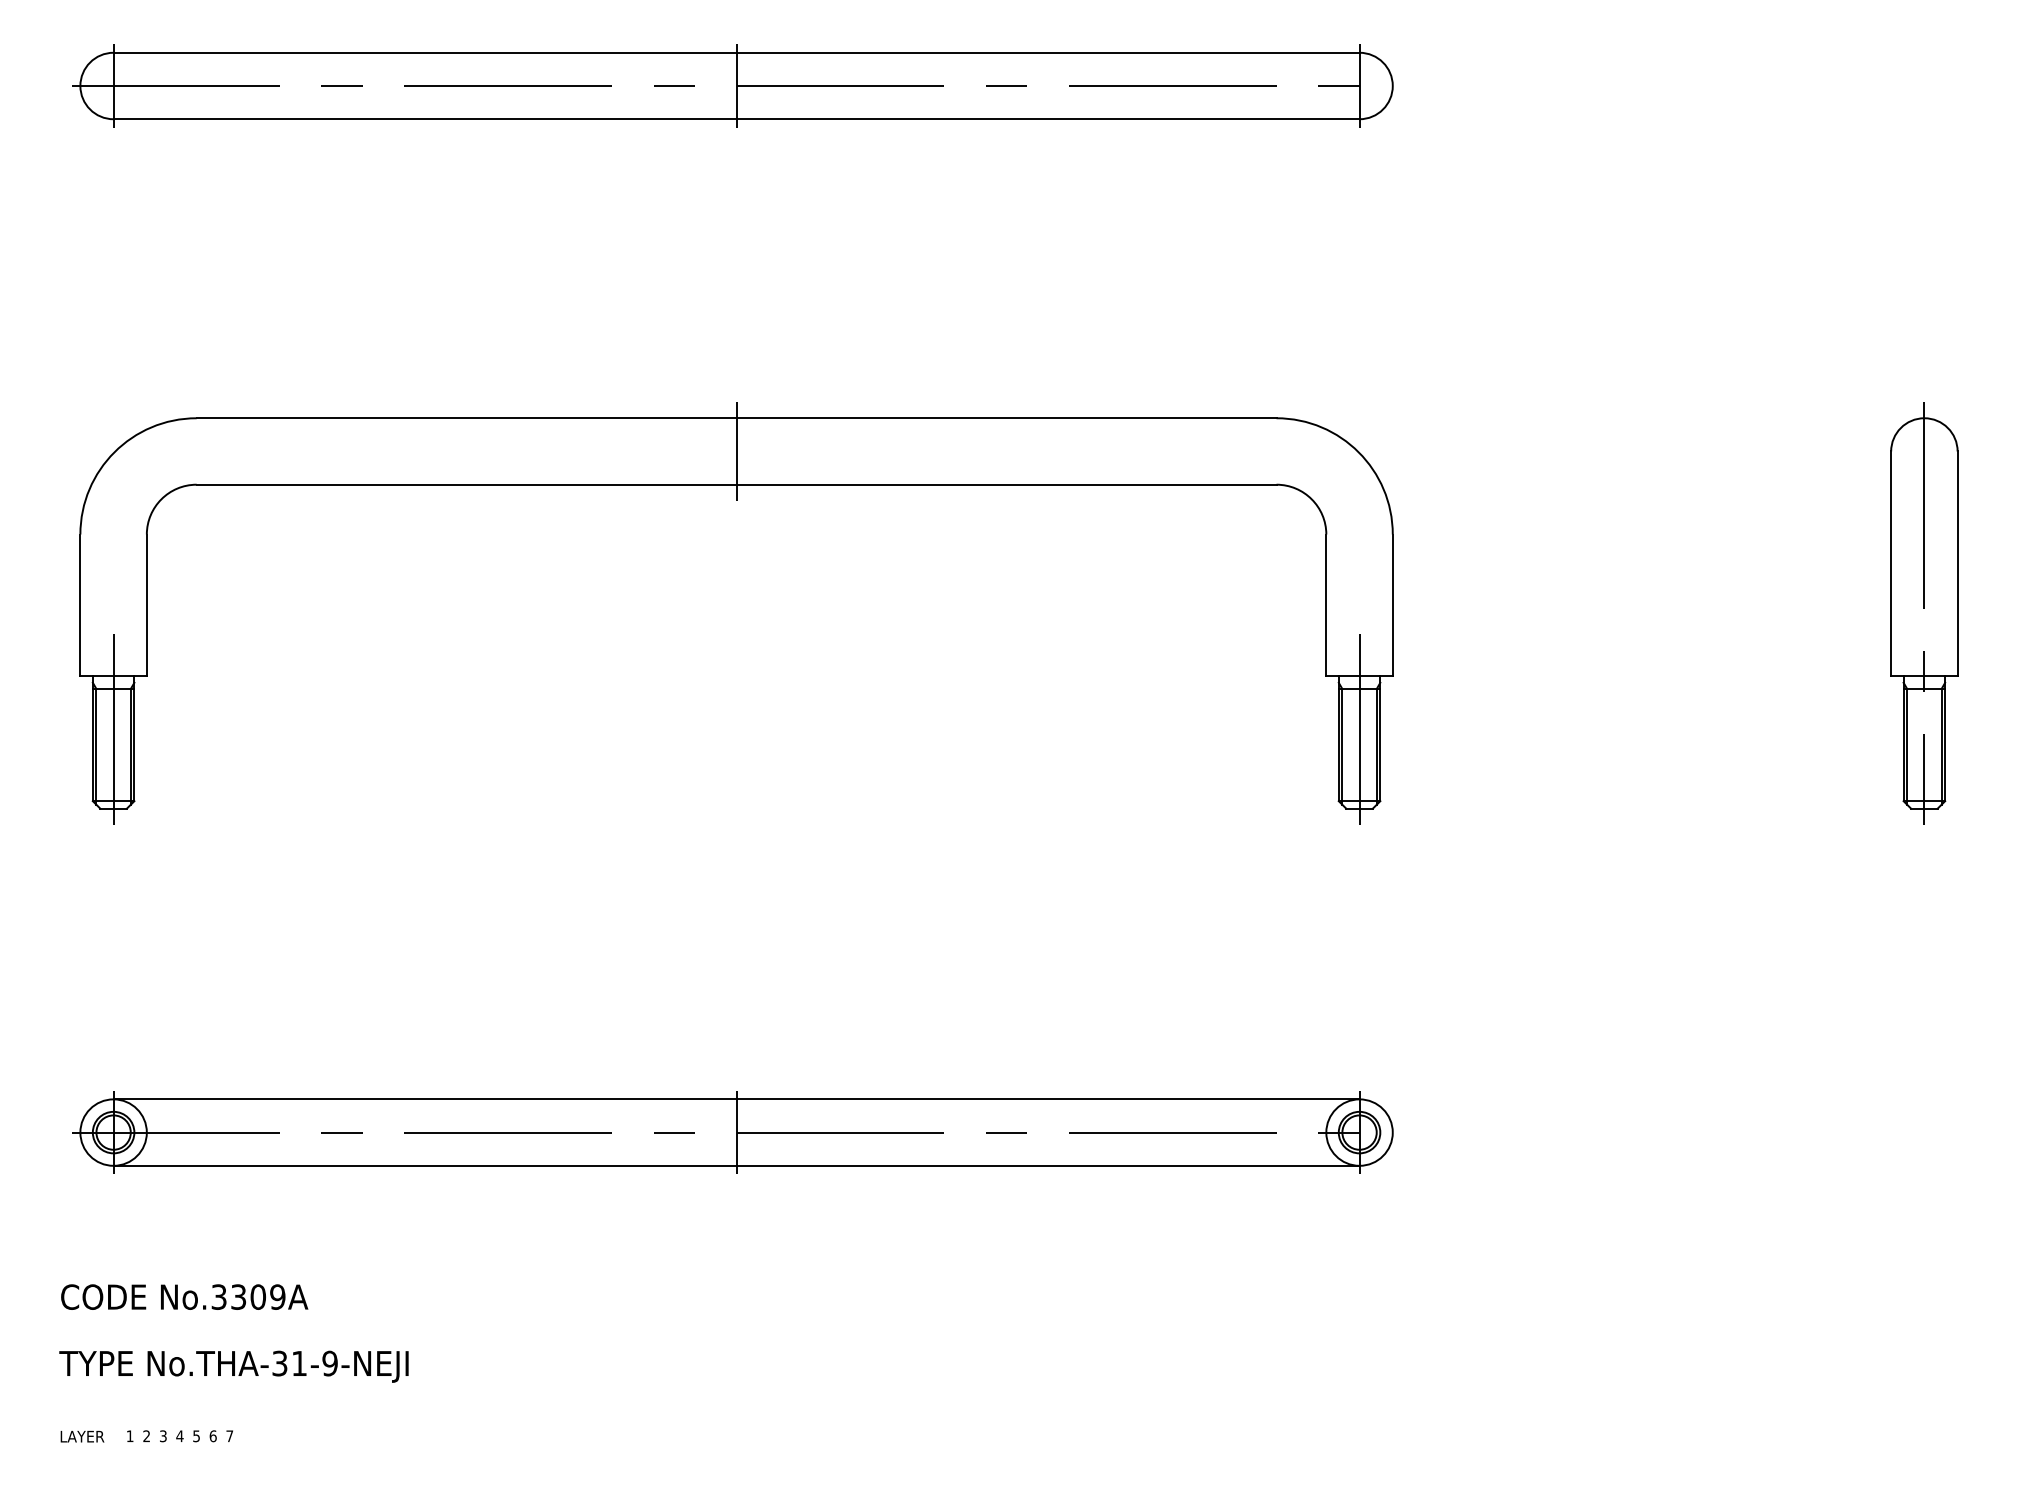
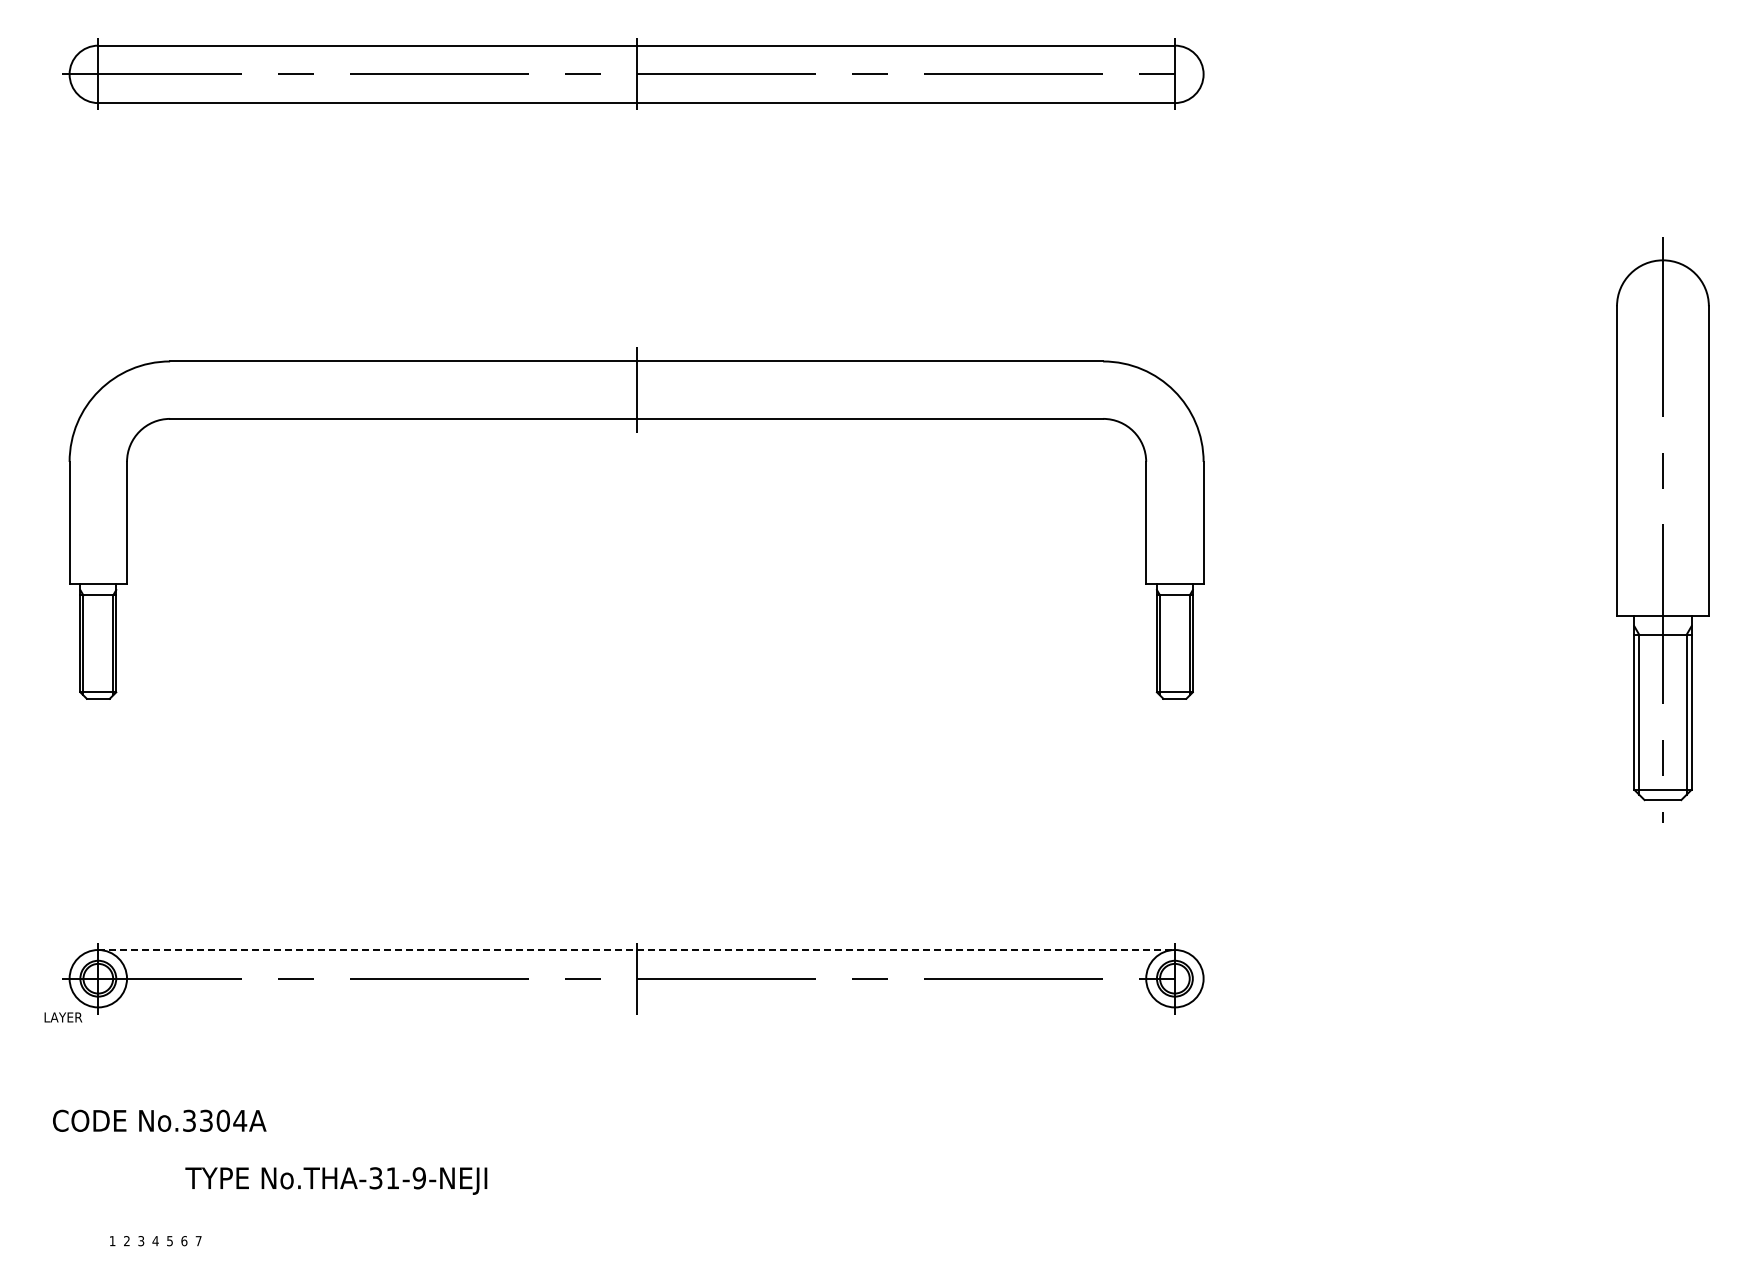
part: (1923, 612) -> (1662, 529), size x1.6
line: (113, 729) -> (98, 630), removed
line: (1359, 729) -> (1174, 630), removed
line: (737, 1099) -> (637, 950), solid -> dashed
line: (736, 1165) -> (636, 1007), removed
text: (278, 1296) -> (240, 1120), No.3309A -> No.3304A
text: (234, 1366) -> (336, 1180), moved
text: (82, 1436) -> (63, 1017), moved

